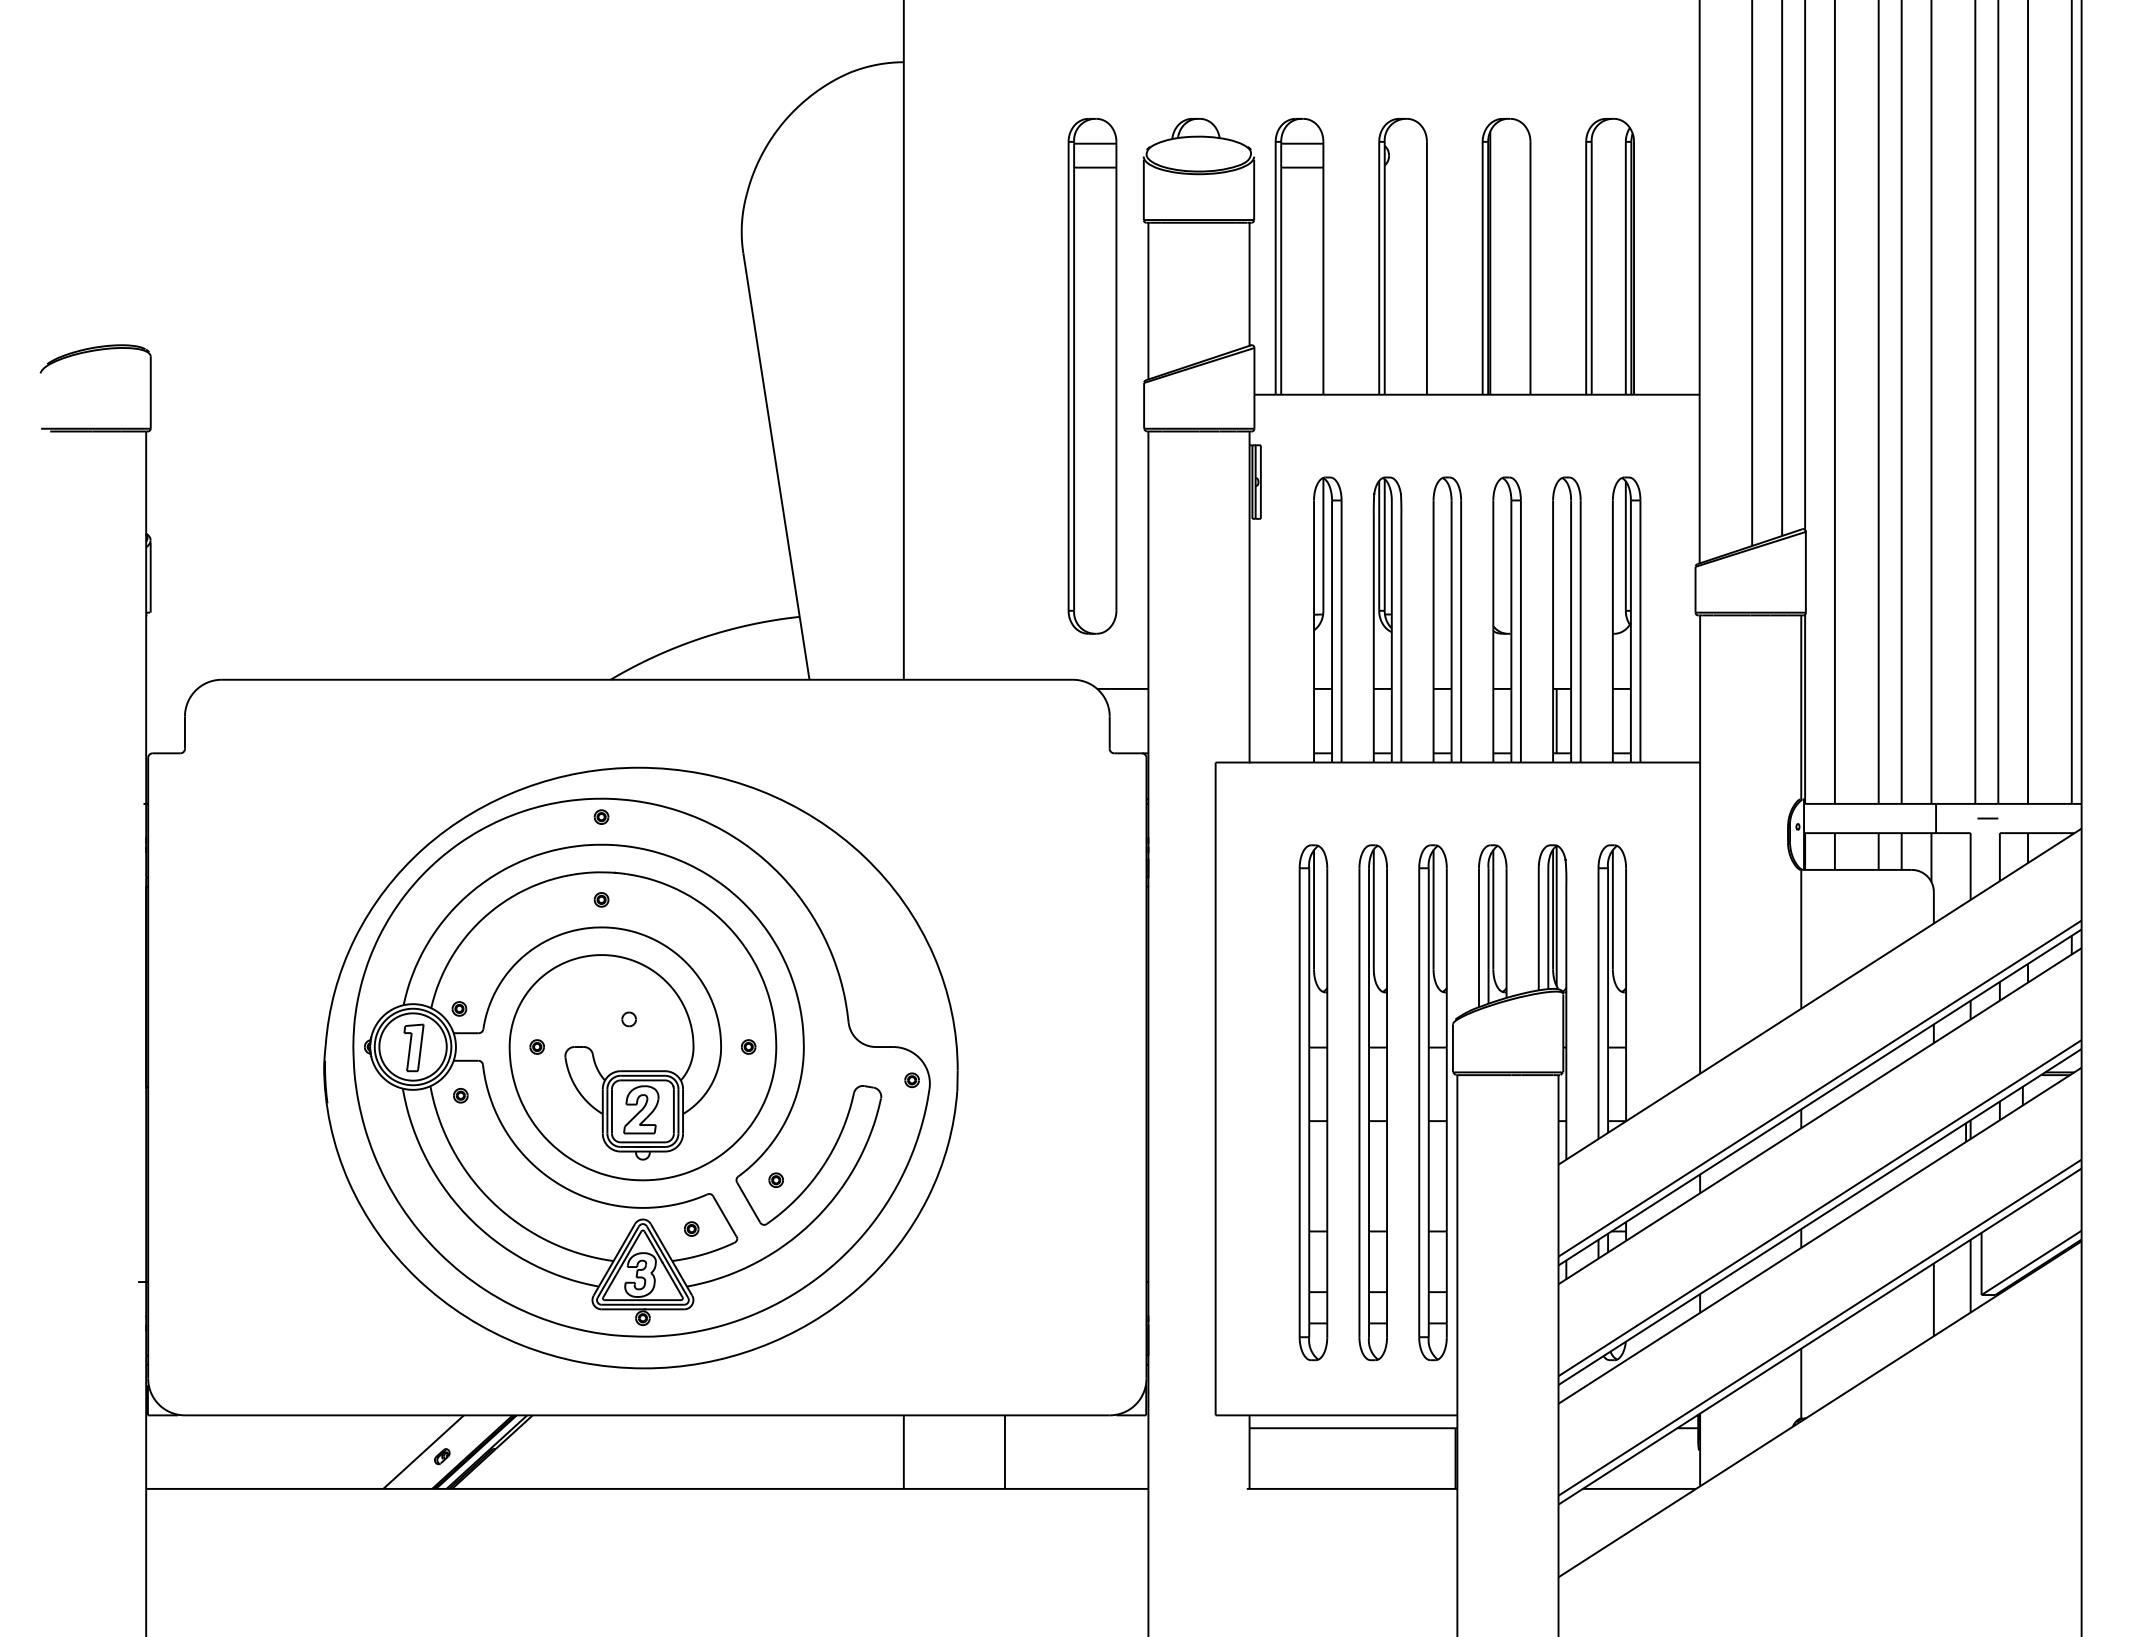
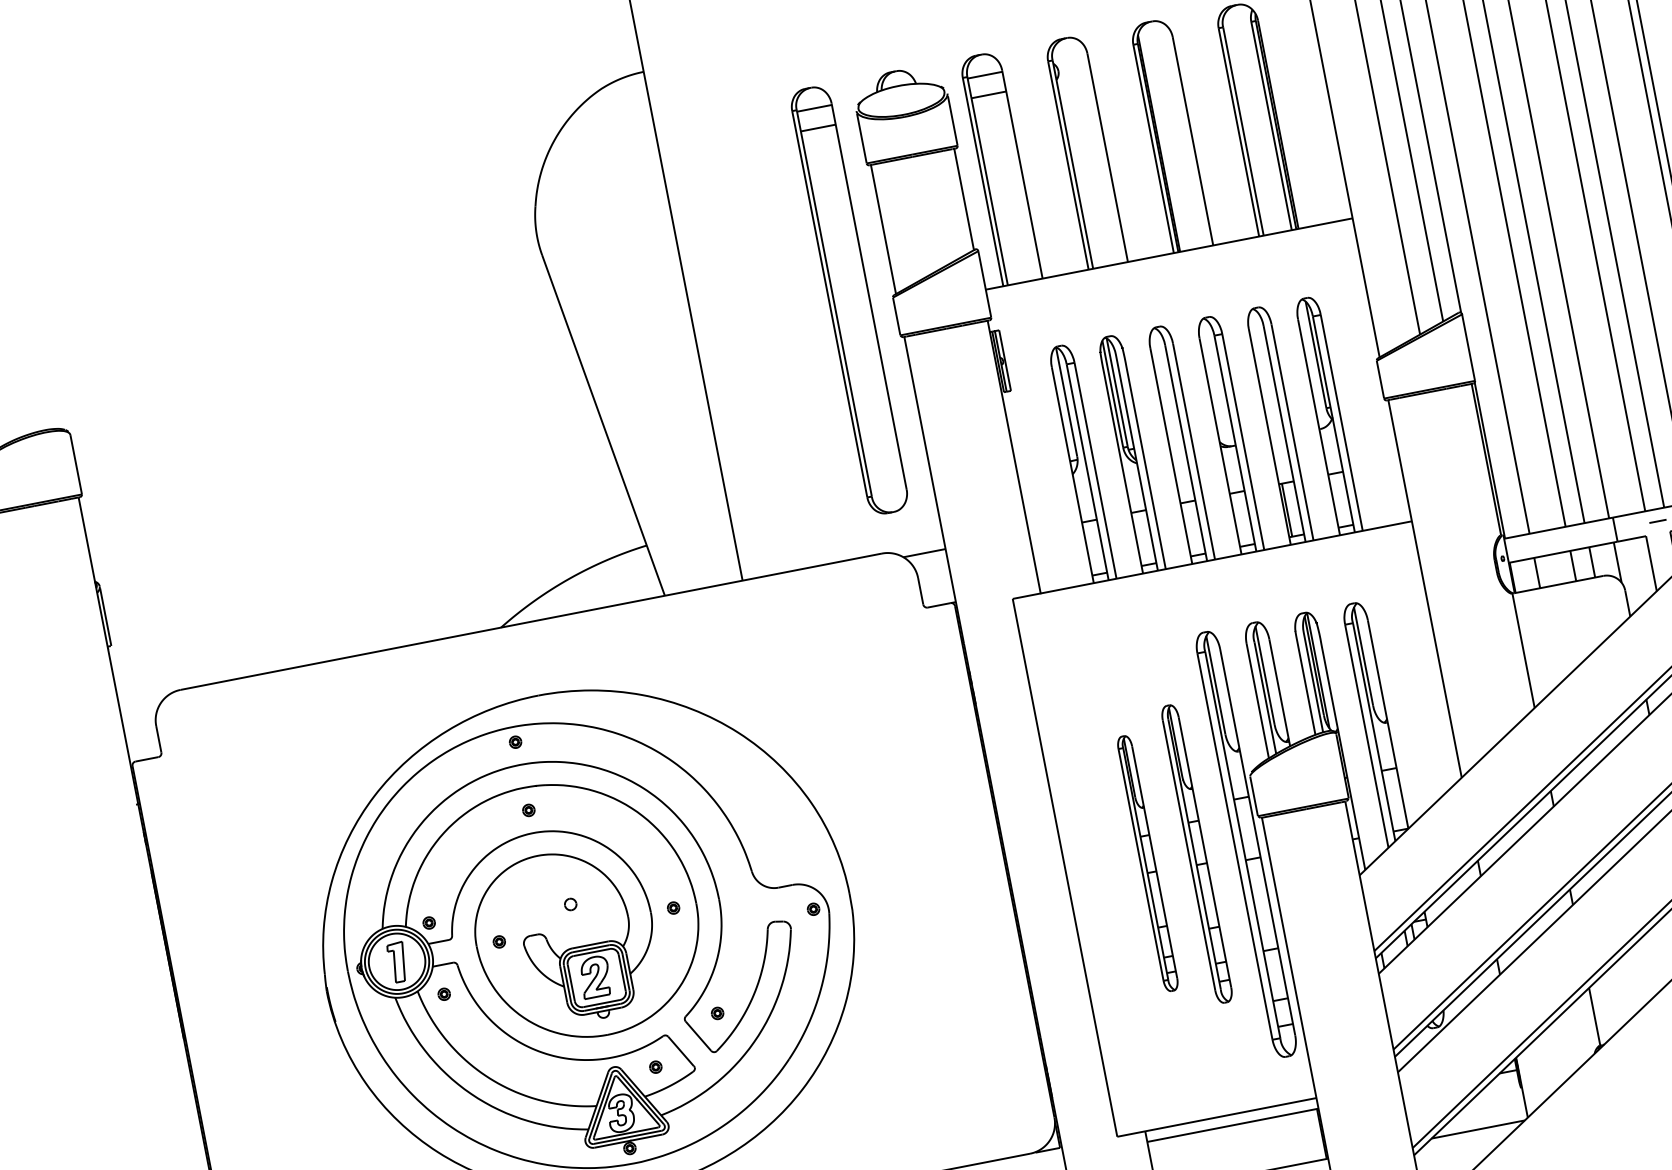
part: (1313, 1102) -> (1147, 863), size x0.6
part: (1372, 1102) -> (1196, 853), size x0.7

